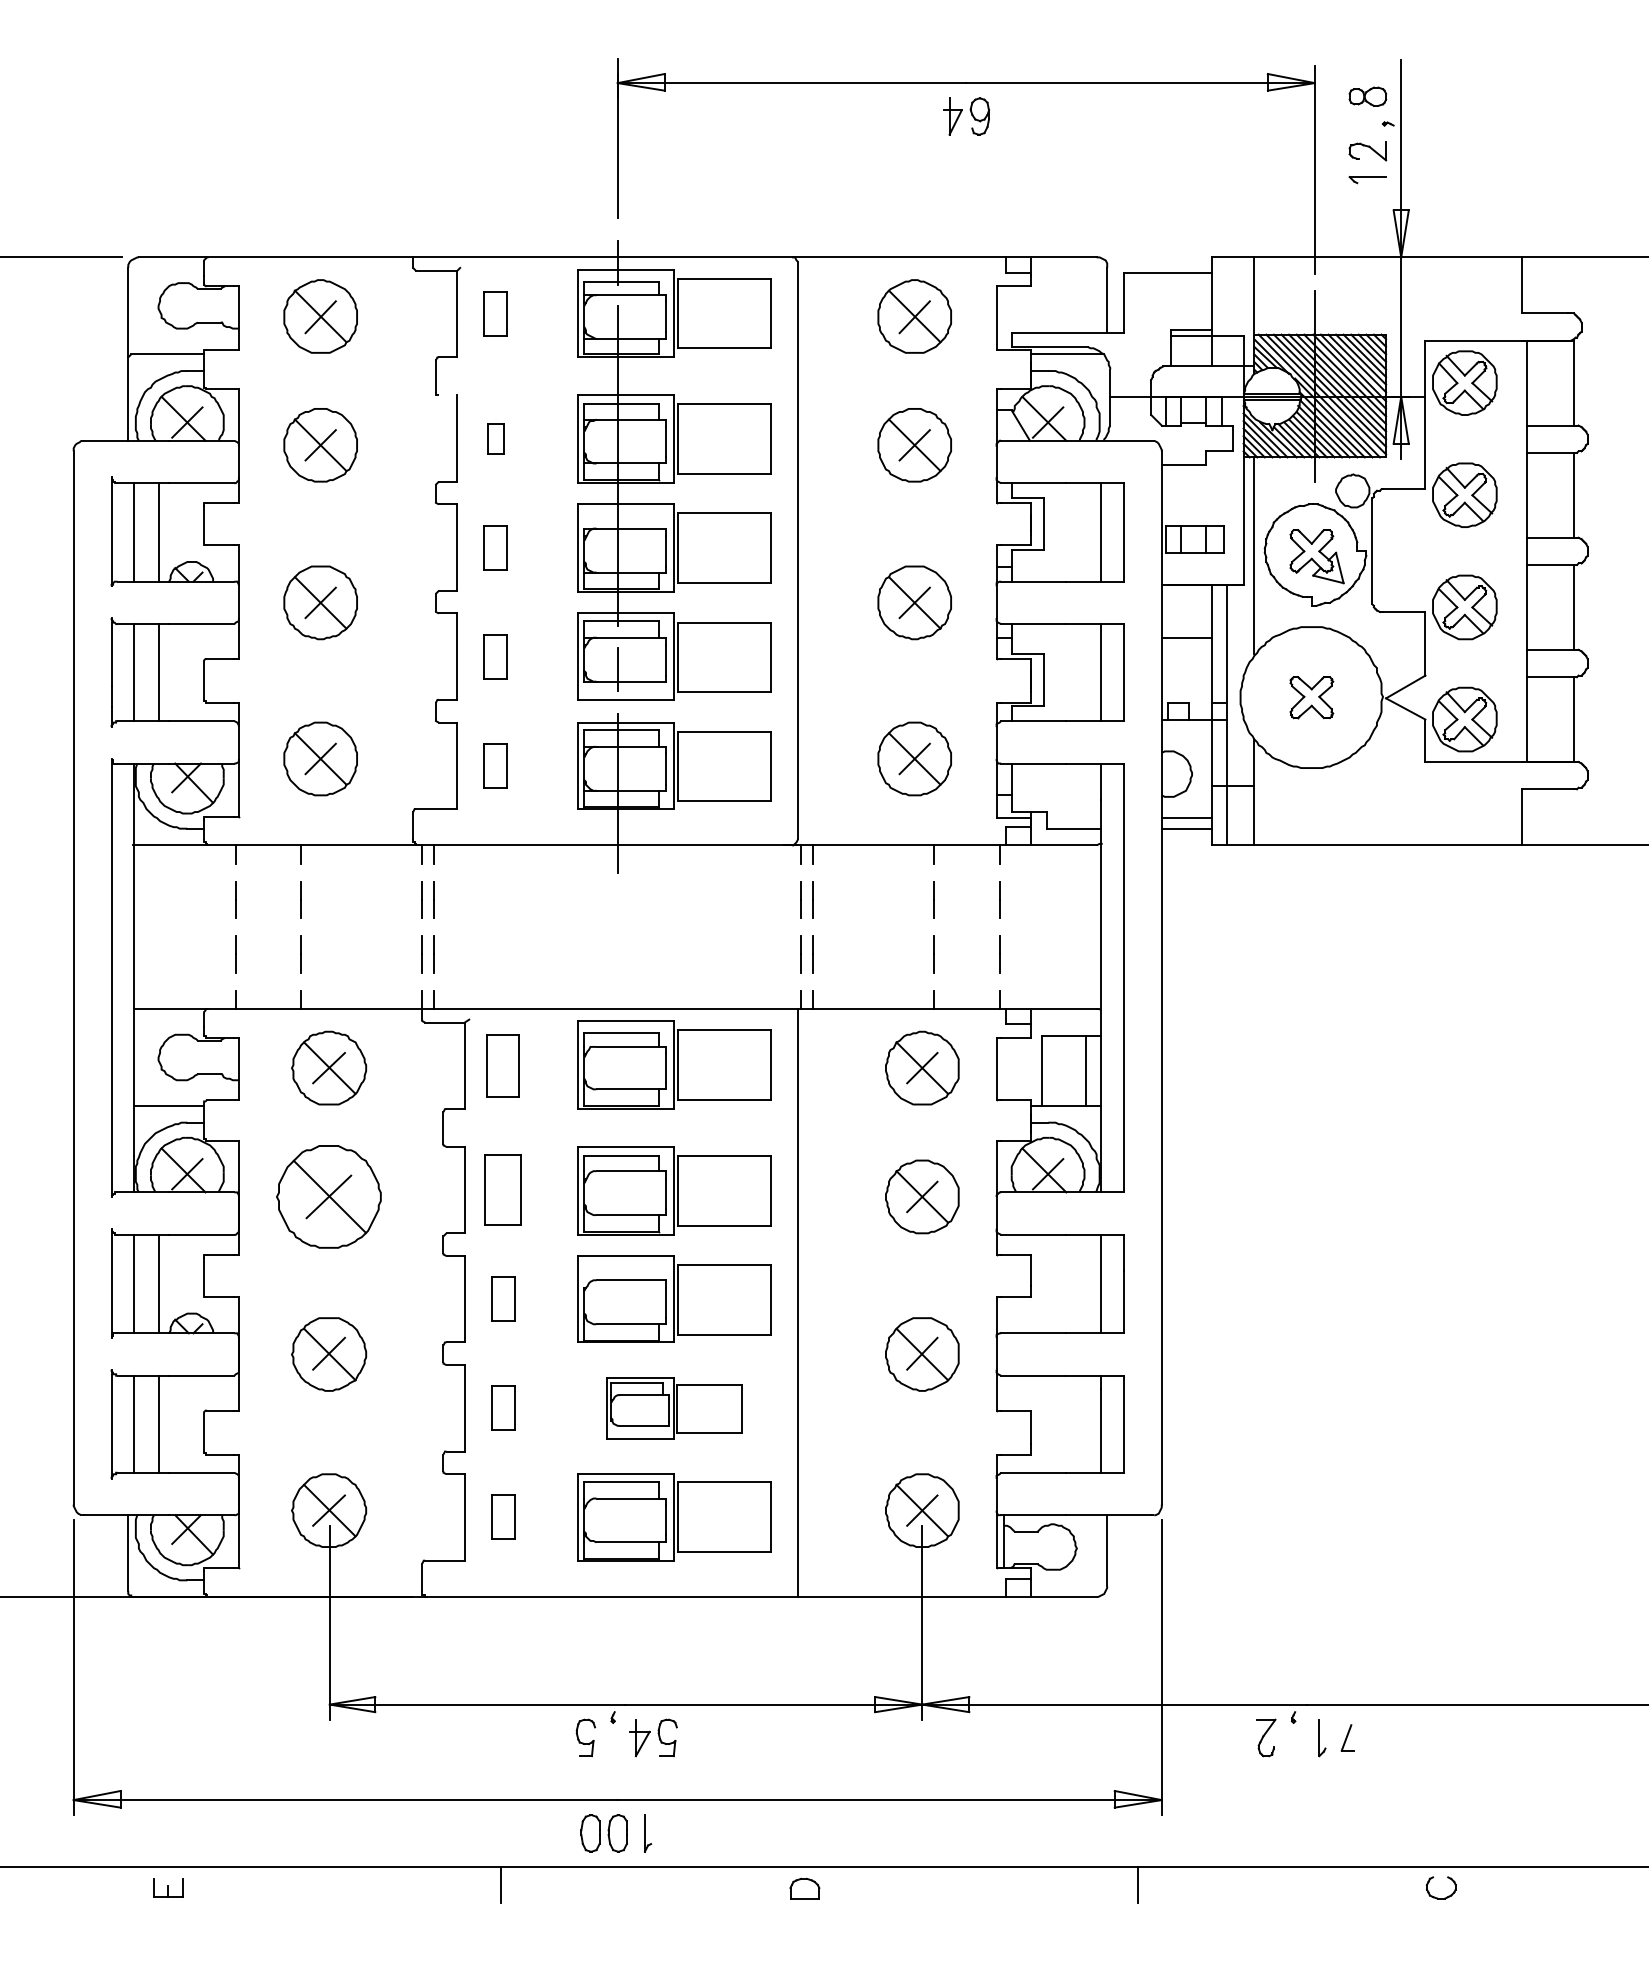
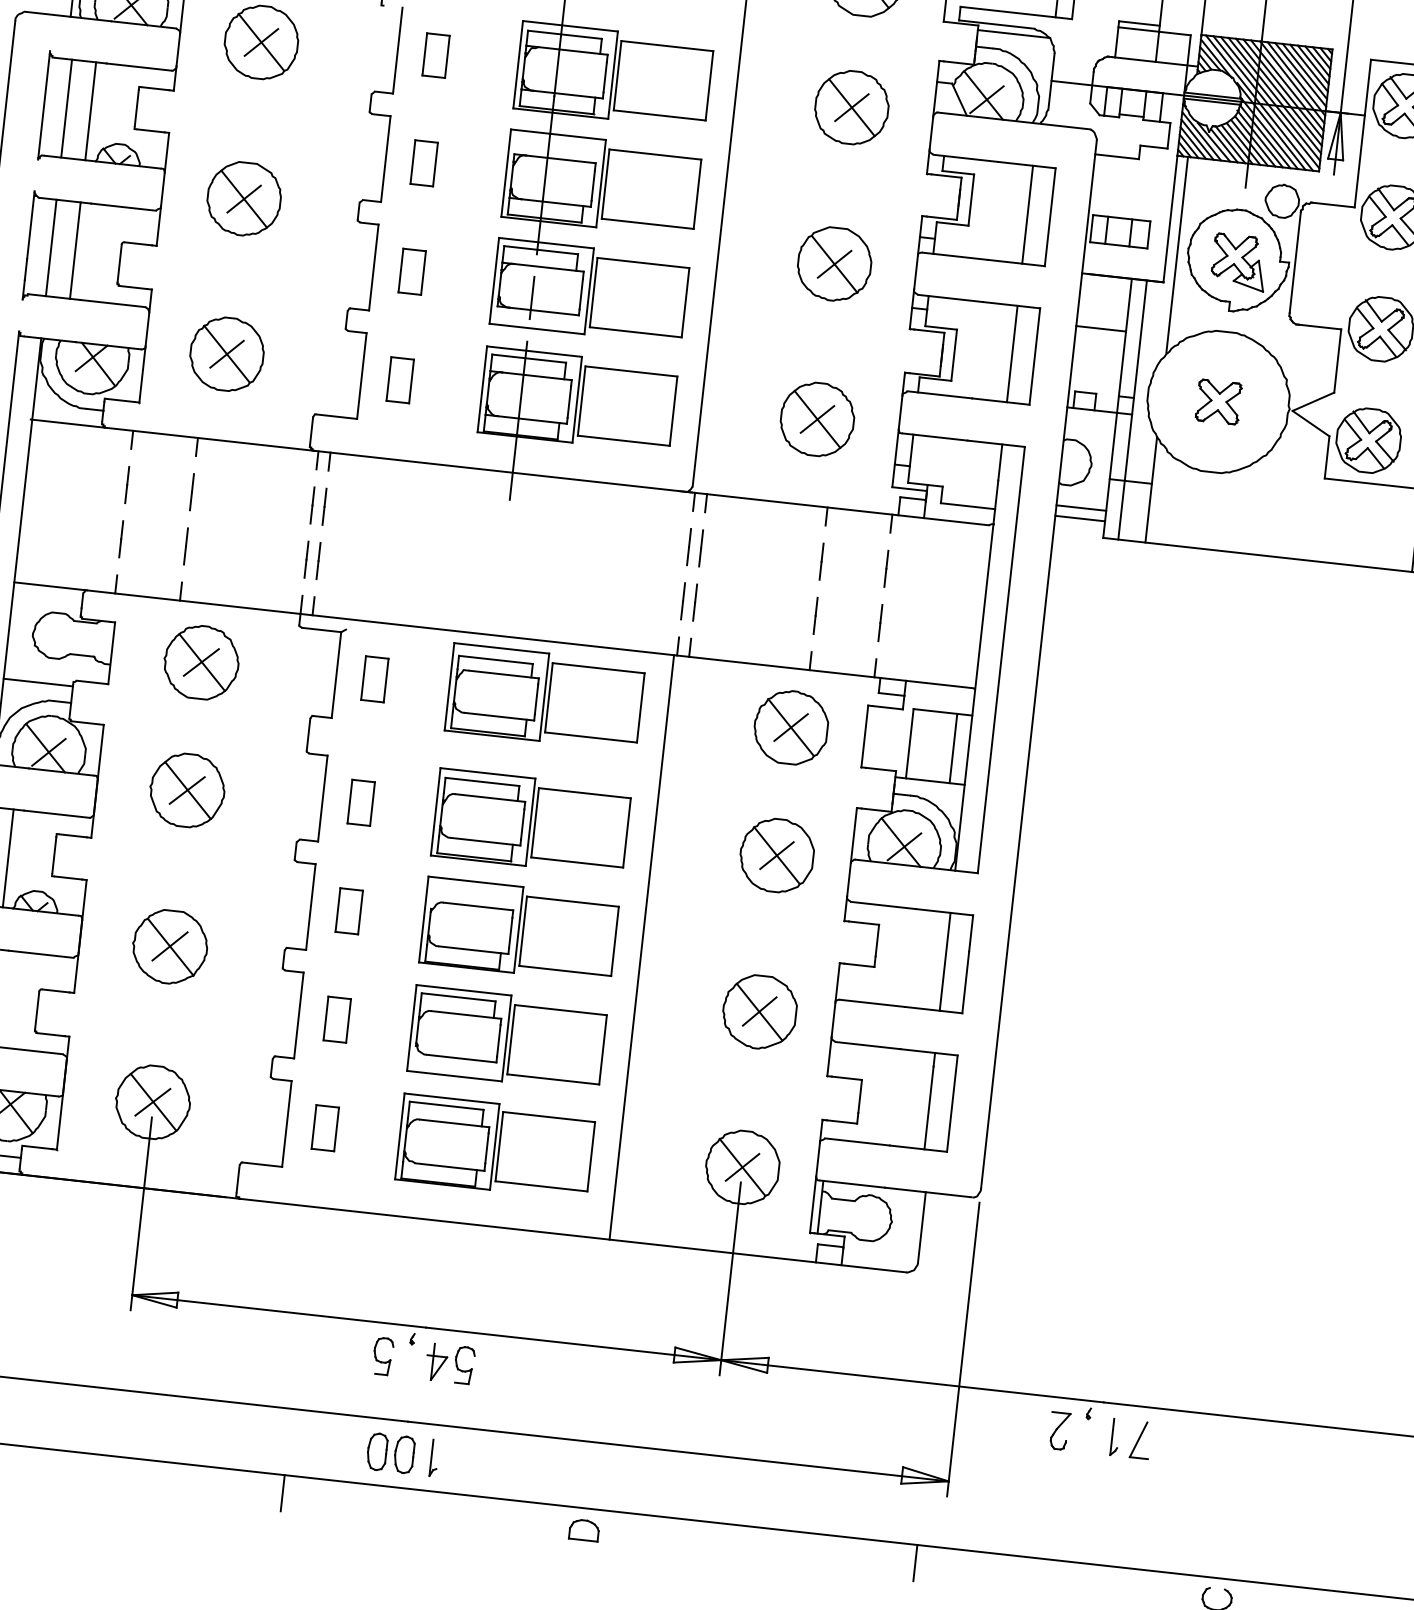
part: (495, 438) -> (435, 54), size x1.43
part: (503, 1065) -> (375, 678), size x0.71
part: (503, 1189) -> (361, 802), size x0.62
part: (329, 1196) -> (187, 790), size x0.71
part: (674, 1408) -> (507, 1038), size x1.43
part: (1347, 1737) -> (1140, 1439), size x1.43

